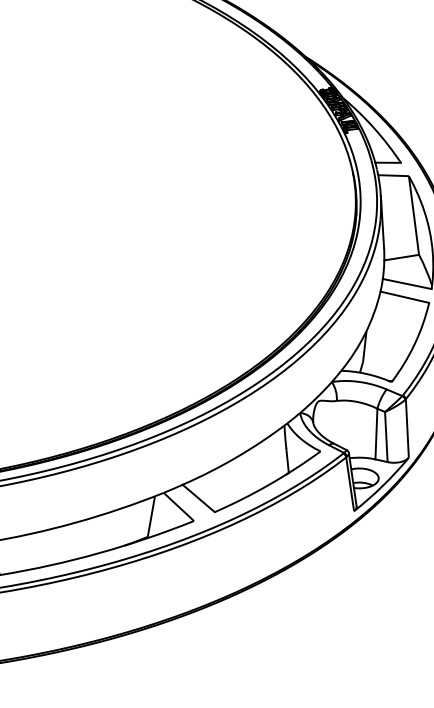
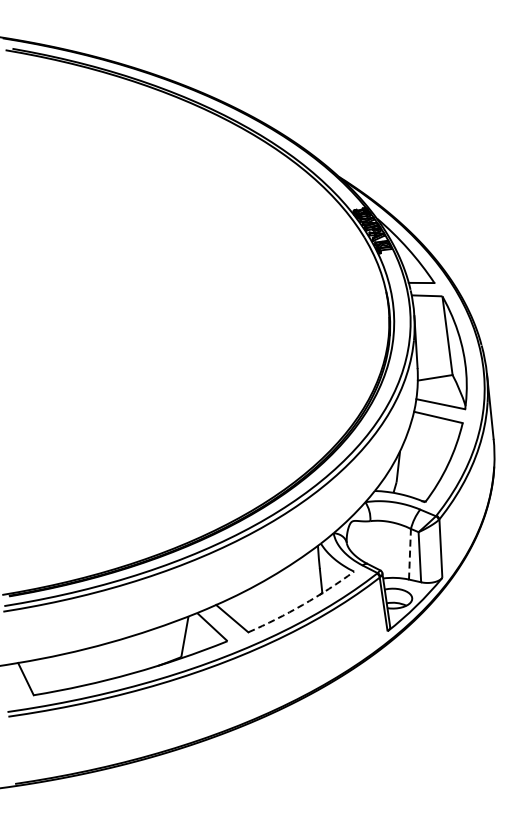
line: (375, 433) -> (409, 553), solid -> dashed
arc: (268, 484) -> (302, 604), solid -> dashed

